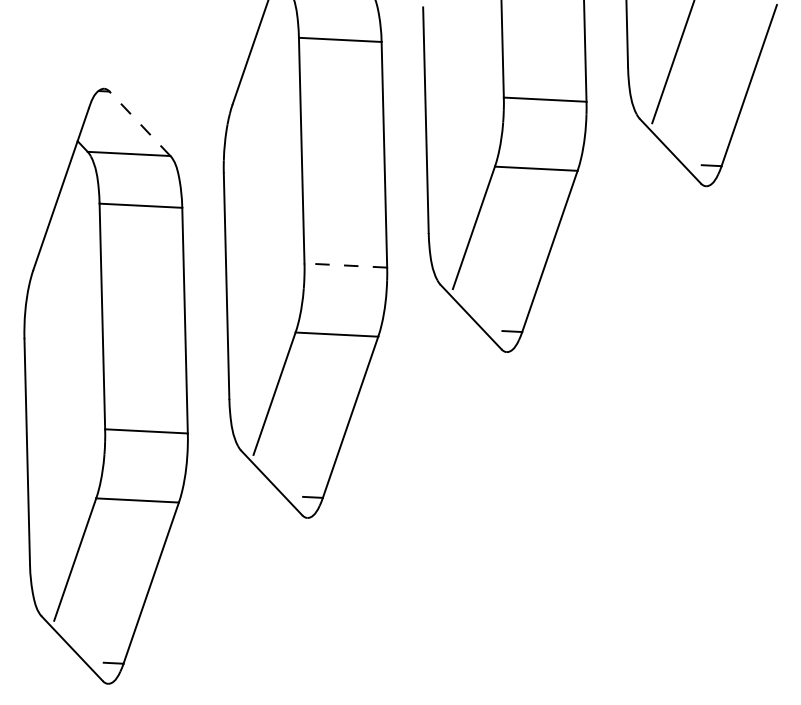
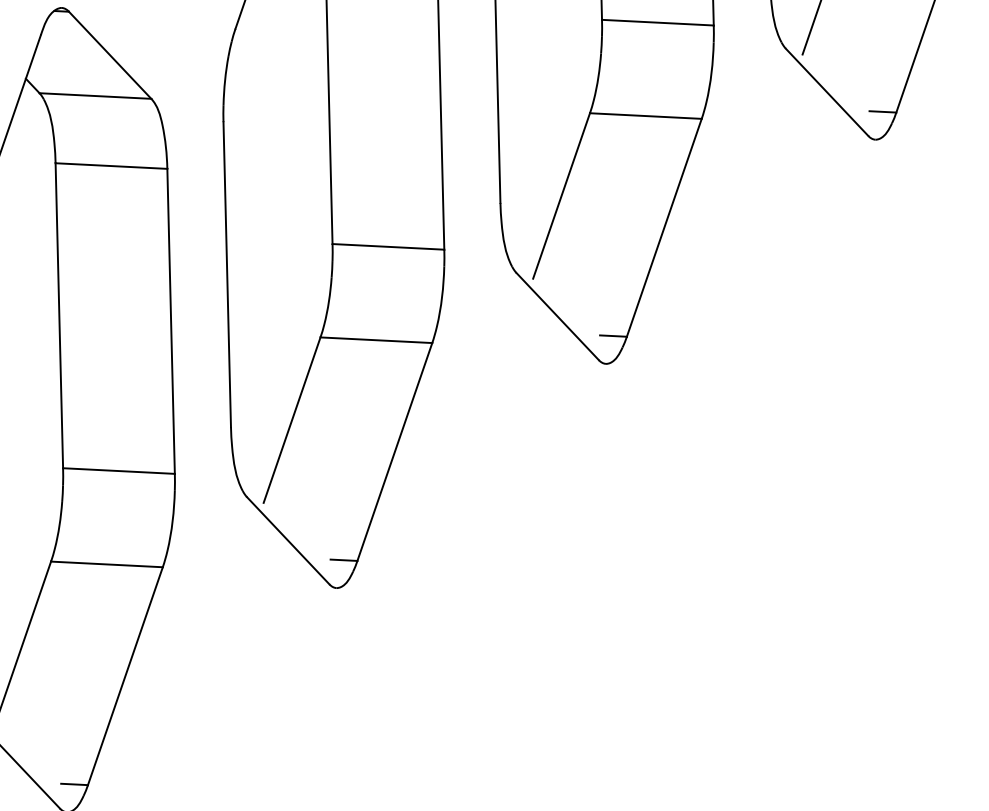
line: (139, 123) -> (109, 54), dashed -> solid
line: (345, 265) -> (387, 246), dashed -> solid

